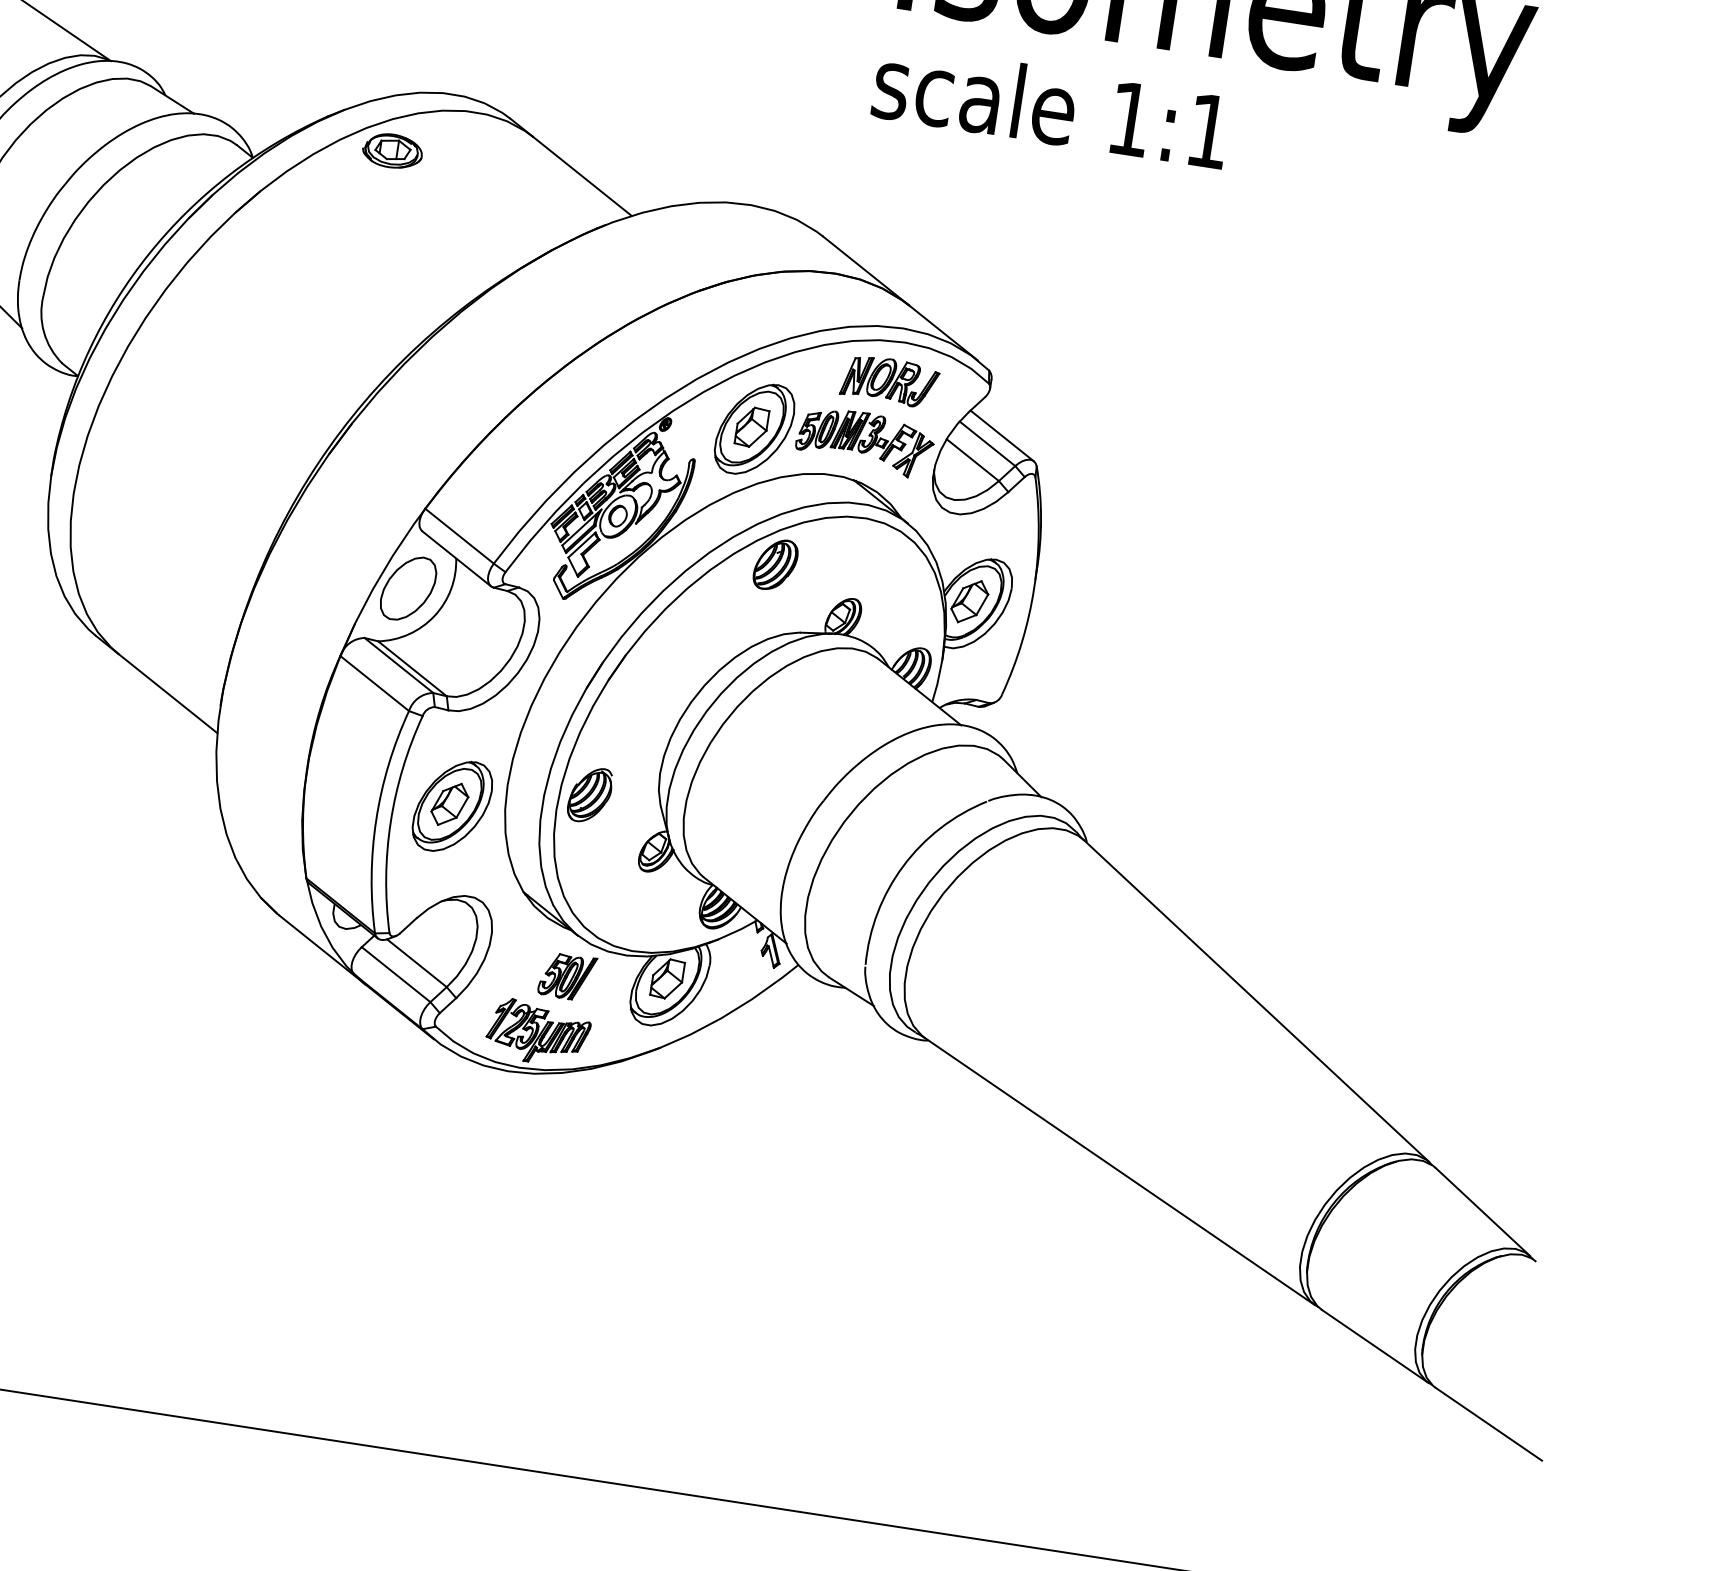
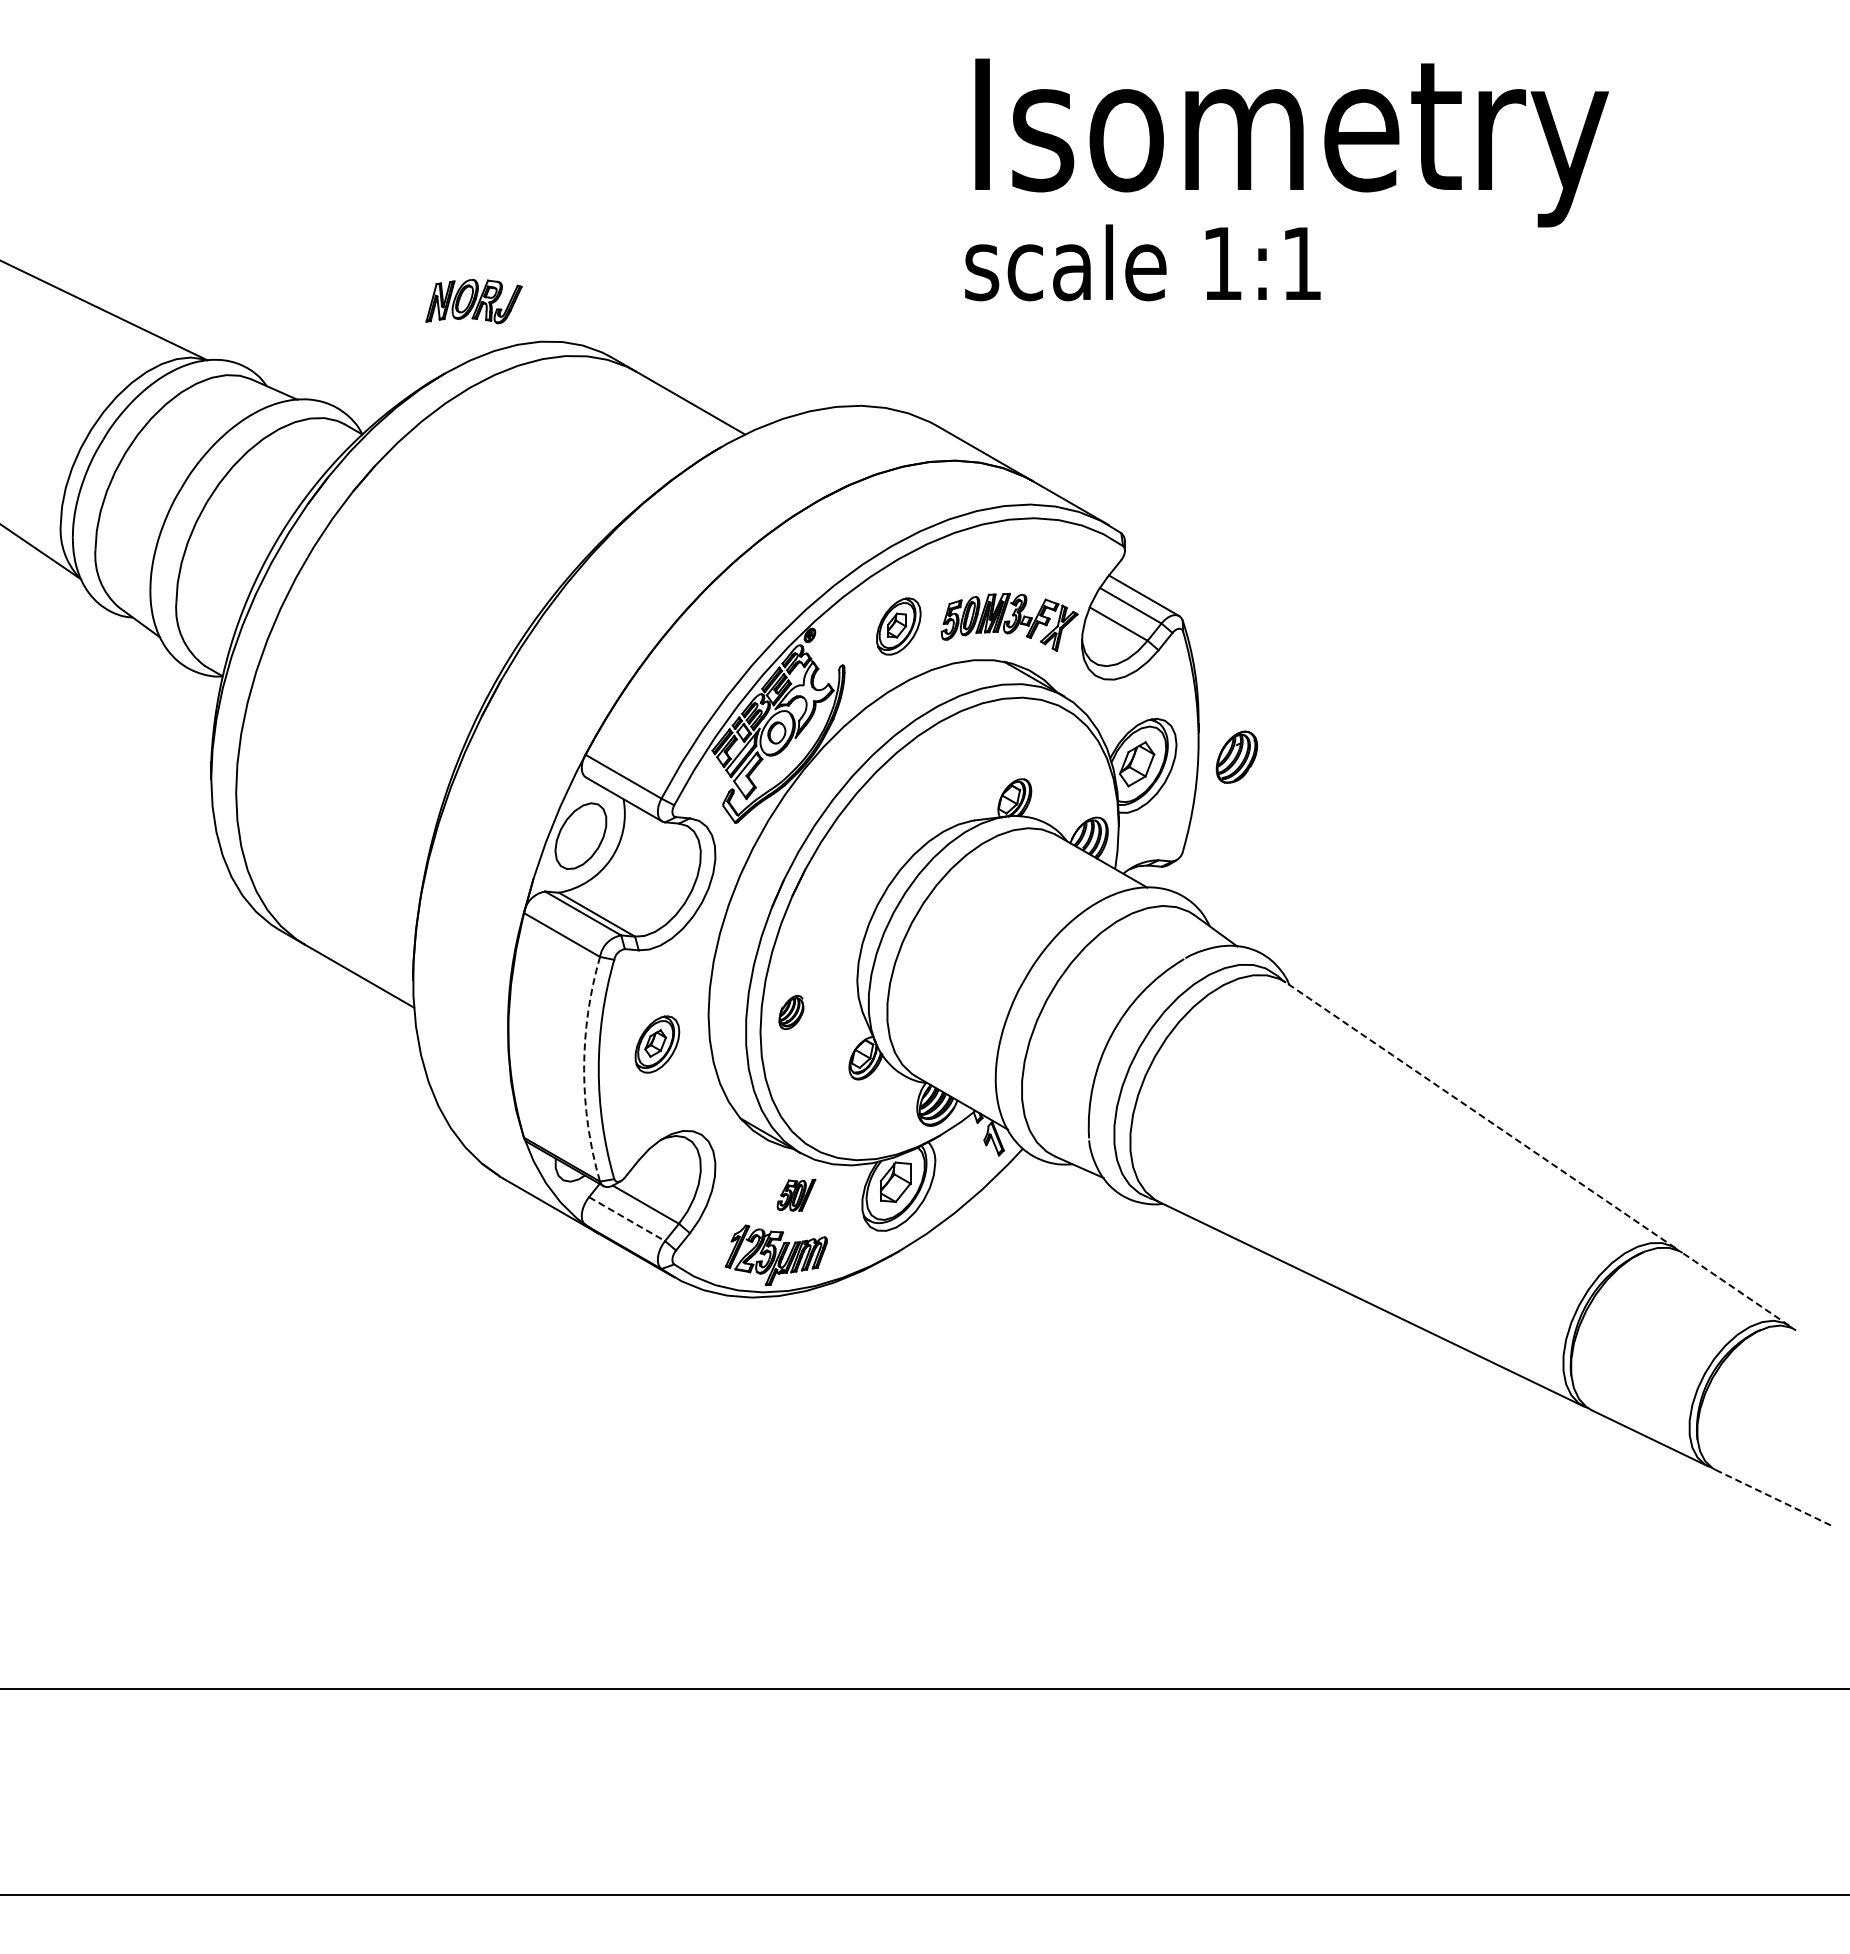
part: (391, 150) -> (498, 406), removed
part: (889, 380) -> (473, 301), moved
part: (754, 429) -> (898, 626), size x0.6
part: (775, 564) -> (1236, 756), moved
part: (590, 795) -> (791, 1012), size x0.6
part: (452, 806) -> (657, 1044), size x0.6
arc: (376, 820) -> (584, 1069), solid -> dashed
line: (396, 975) -> (627, 1219), solid -> dashed
part: (567, 976) -> (796, 1195), size x0.7
line: (1256, 1001) -> (1480, 1115), solid -> dashed
line: (1482, 1212) -> (1735, 1289), solid -> dashed
line: (1489, 1424) -> (1774, 1498), solid -> dashed

